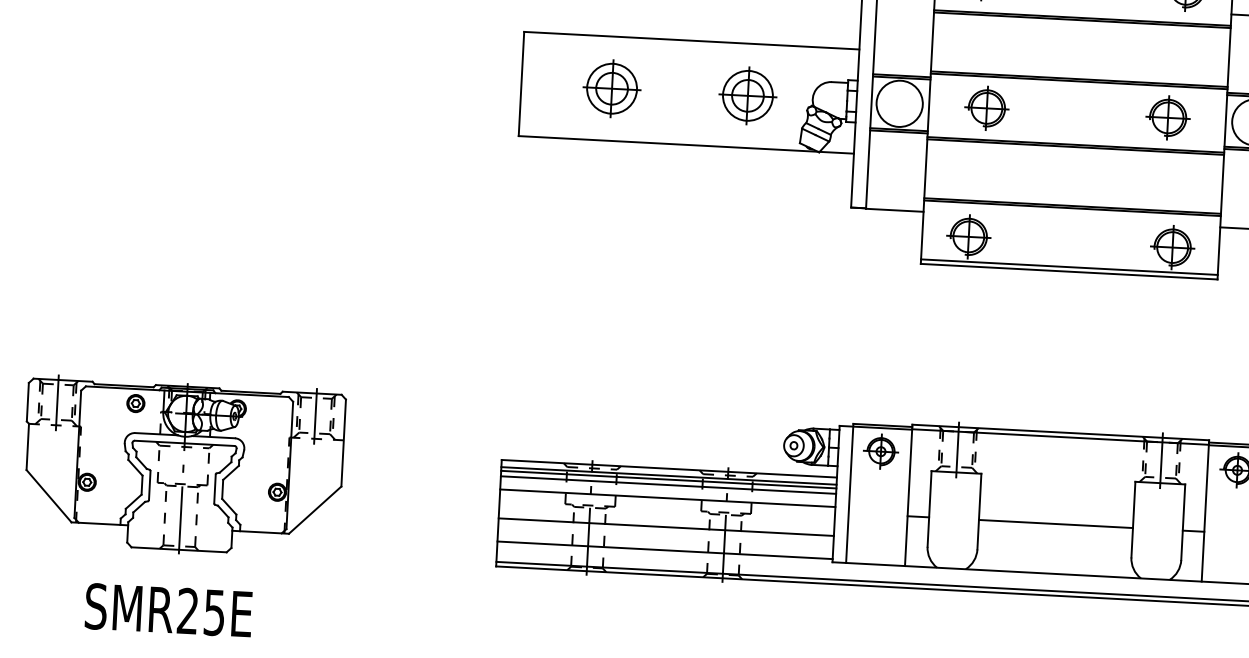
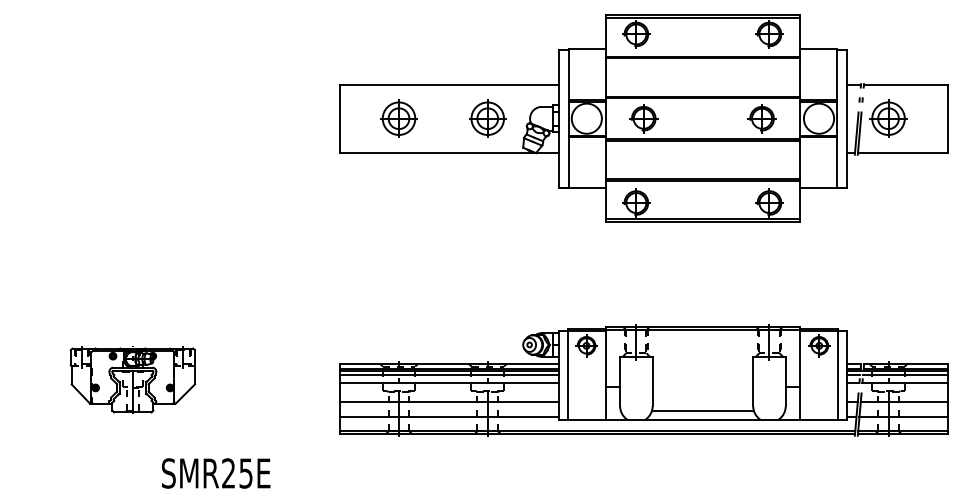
part: (182, 468) -> (132, 380), size x0.6
line: (1055, 523) -> (702, 410), moved
text: (167, 610) -> (215, 473), moved

